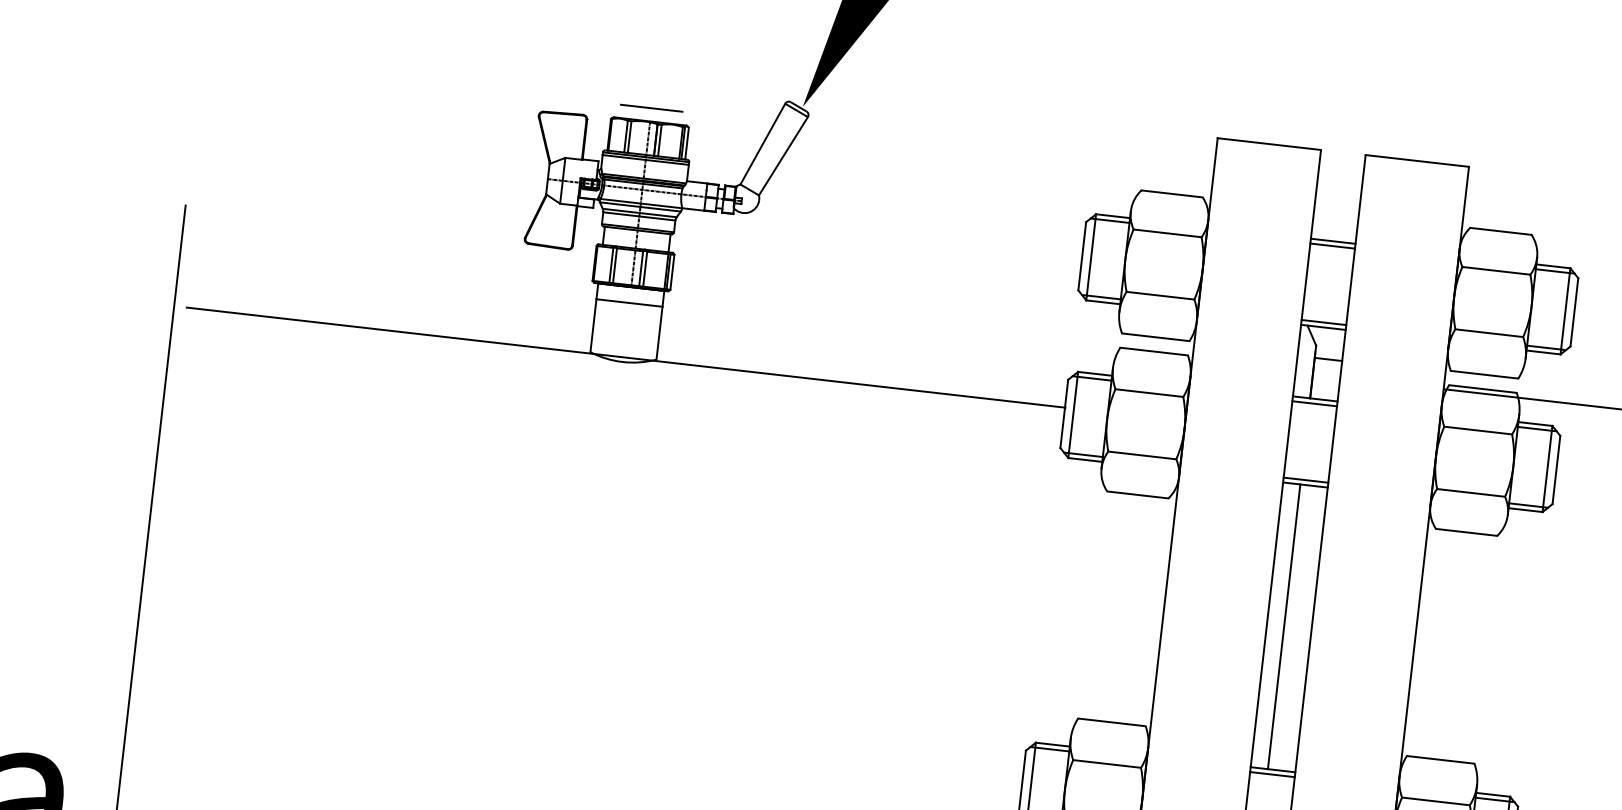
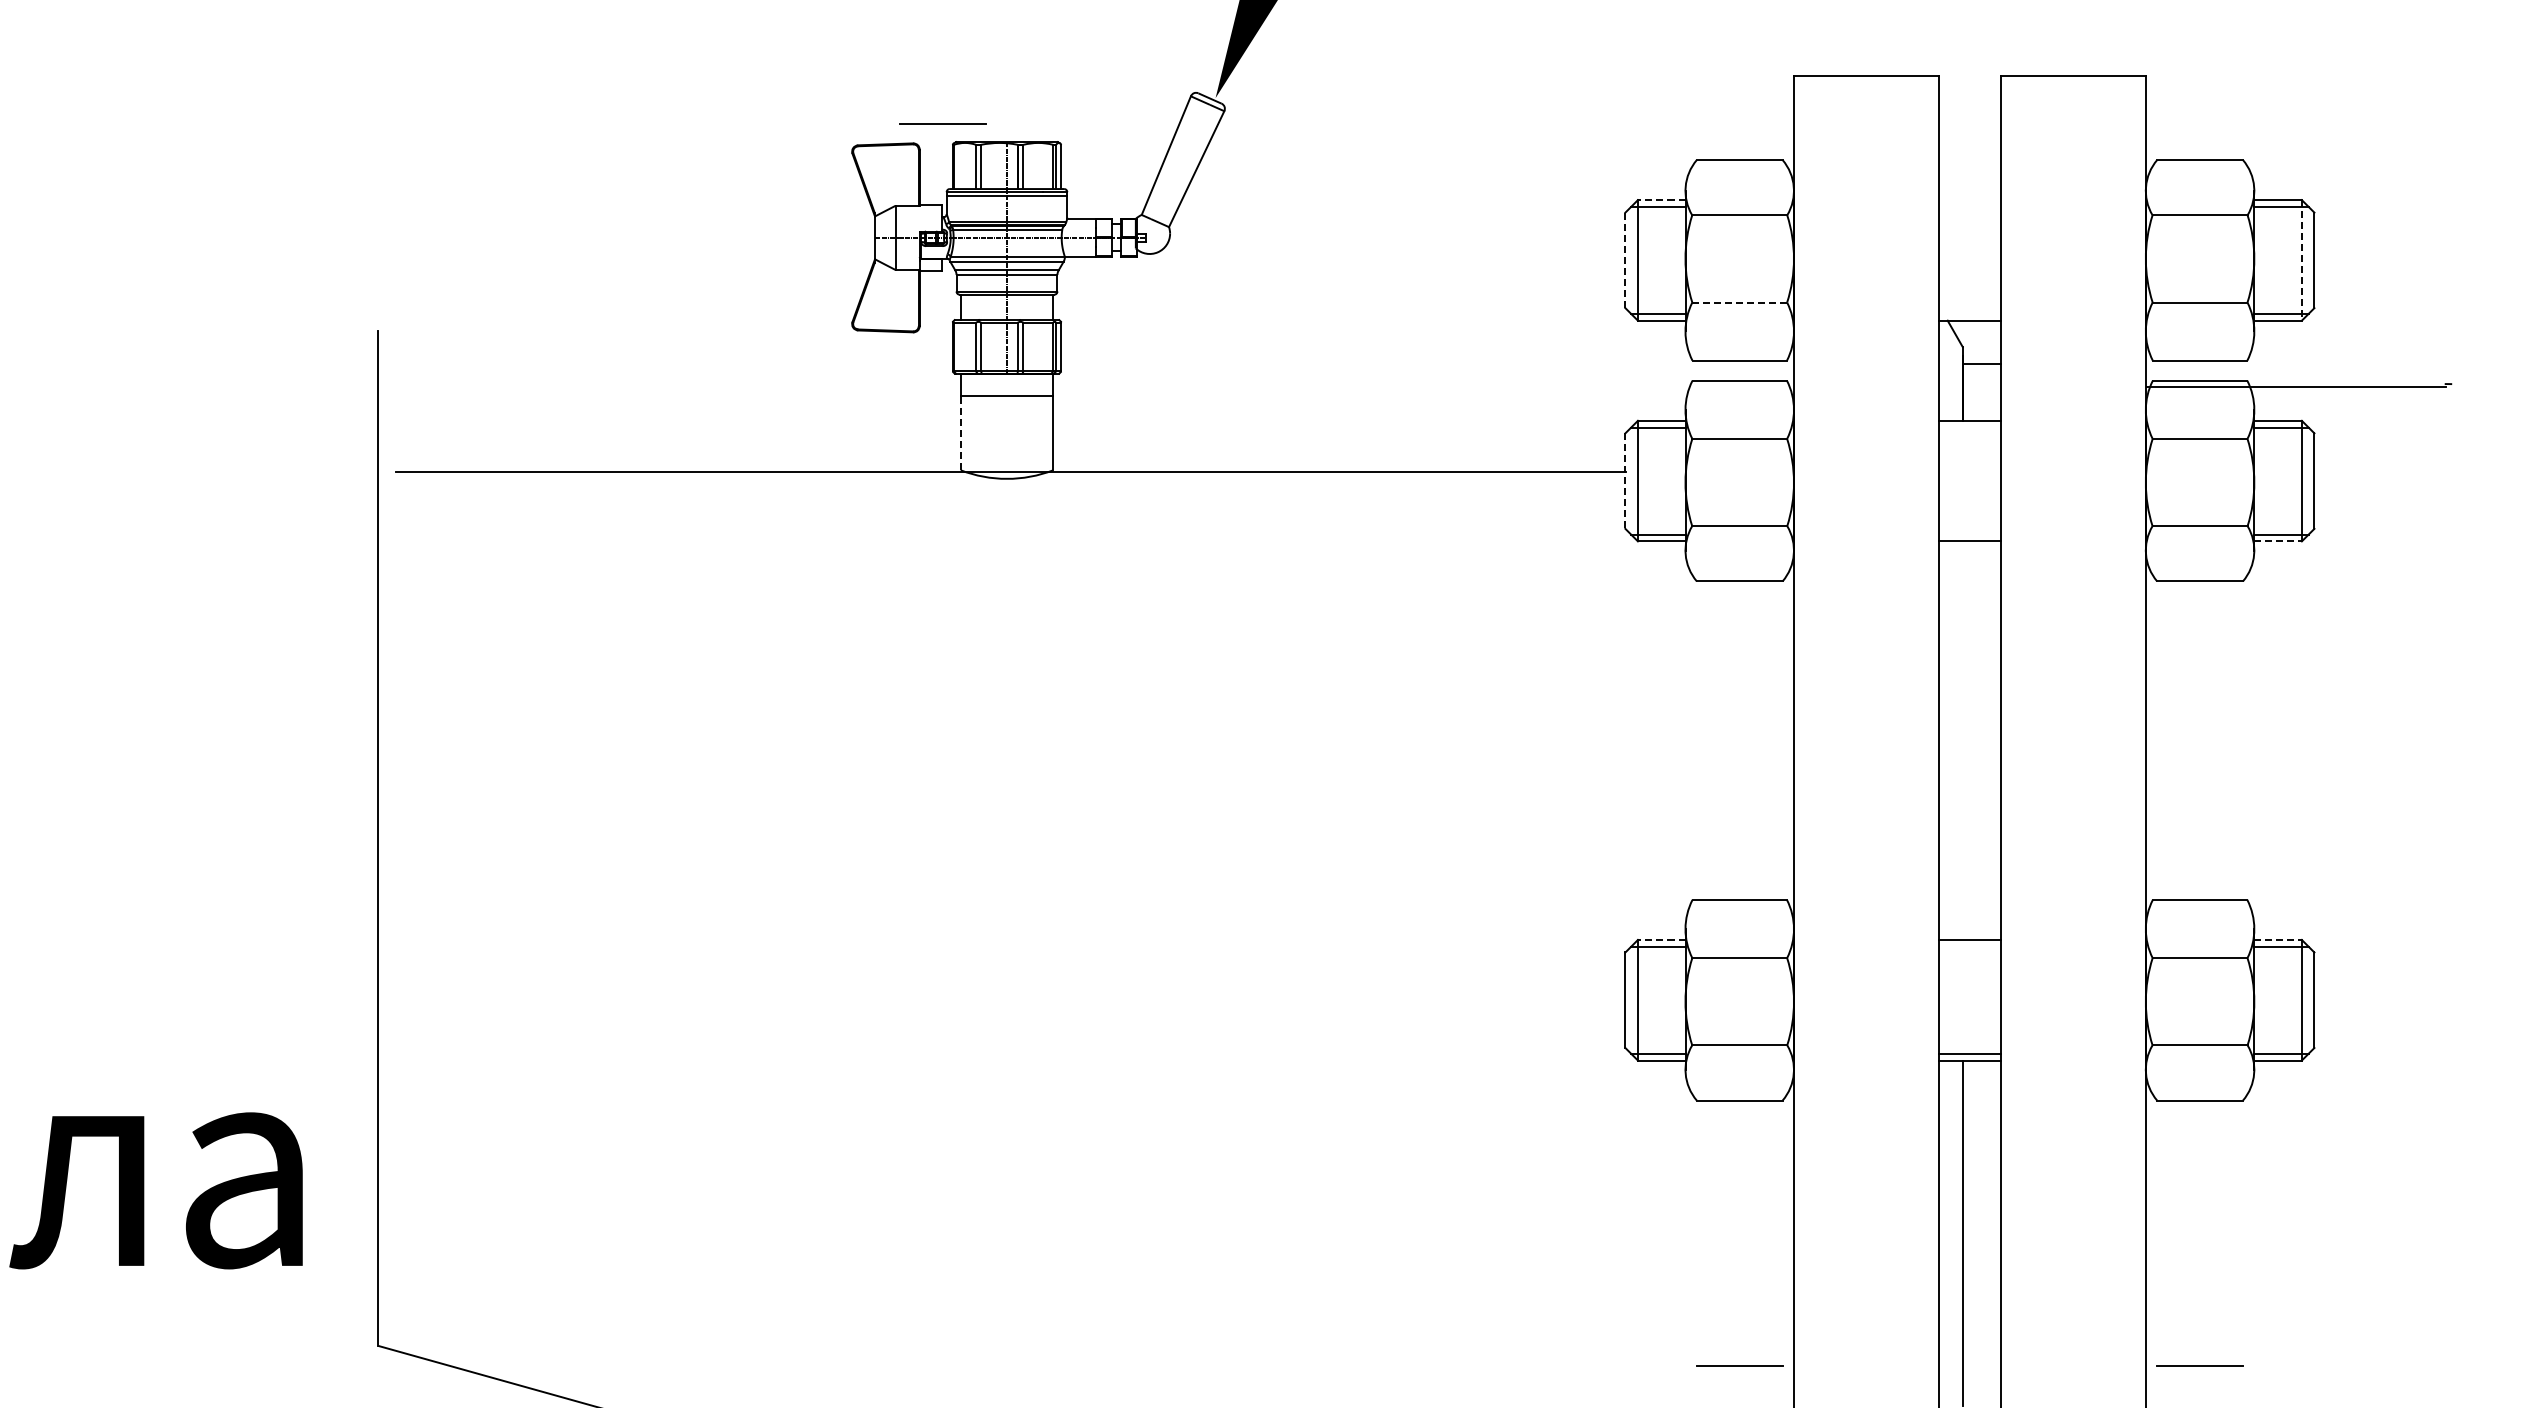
line: (651, 108) -> (942, 123), moved
line: (1112, 216) -> (1661, 200), solid -> dashed
line: (1332, 241) -> (1969, 200), removed
line: (1332, 245) -> (1969, 206), removed
line: (1082, 256) -> (1625, 260), solid -> dashed
line: (1161, 295) -> (1740, 302), solid -> dashed
line: (1565, 311) -> (2301, 260), solid -> dashed
line: (1323, 322) -> (1969, 313), removed
line: (593, 325) -> (960, 432), solid -> dashed
line: (1314, 403) -> (1969, 427), removed
line: (1064, 414) -> (1625, 481), solid -> dashed
line: (1305, 480) -> (1969, 534), removed
line: (1525, 510) -> (2278, 541), solid -> dashed
line: (1283, 626) -> (1962, 740), removed
line: (1052, 744) -> (1661, 939), solid -> dashed
line: (1272, 774) -> (1969, 946), removed
line: (1493, 794) -> (2278, 939), solid -> dashed

